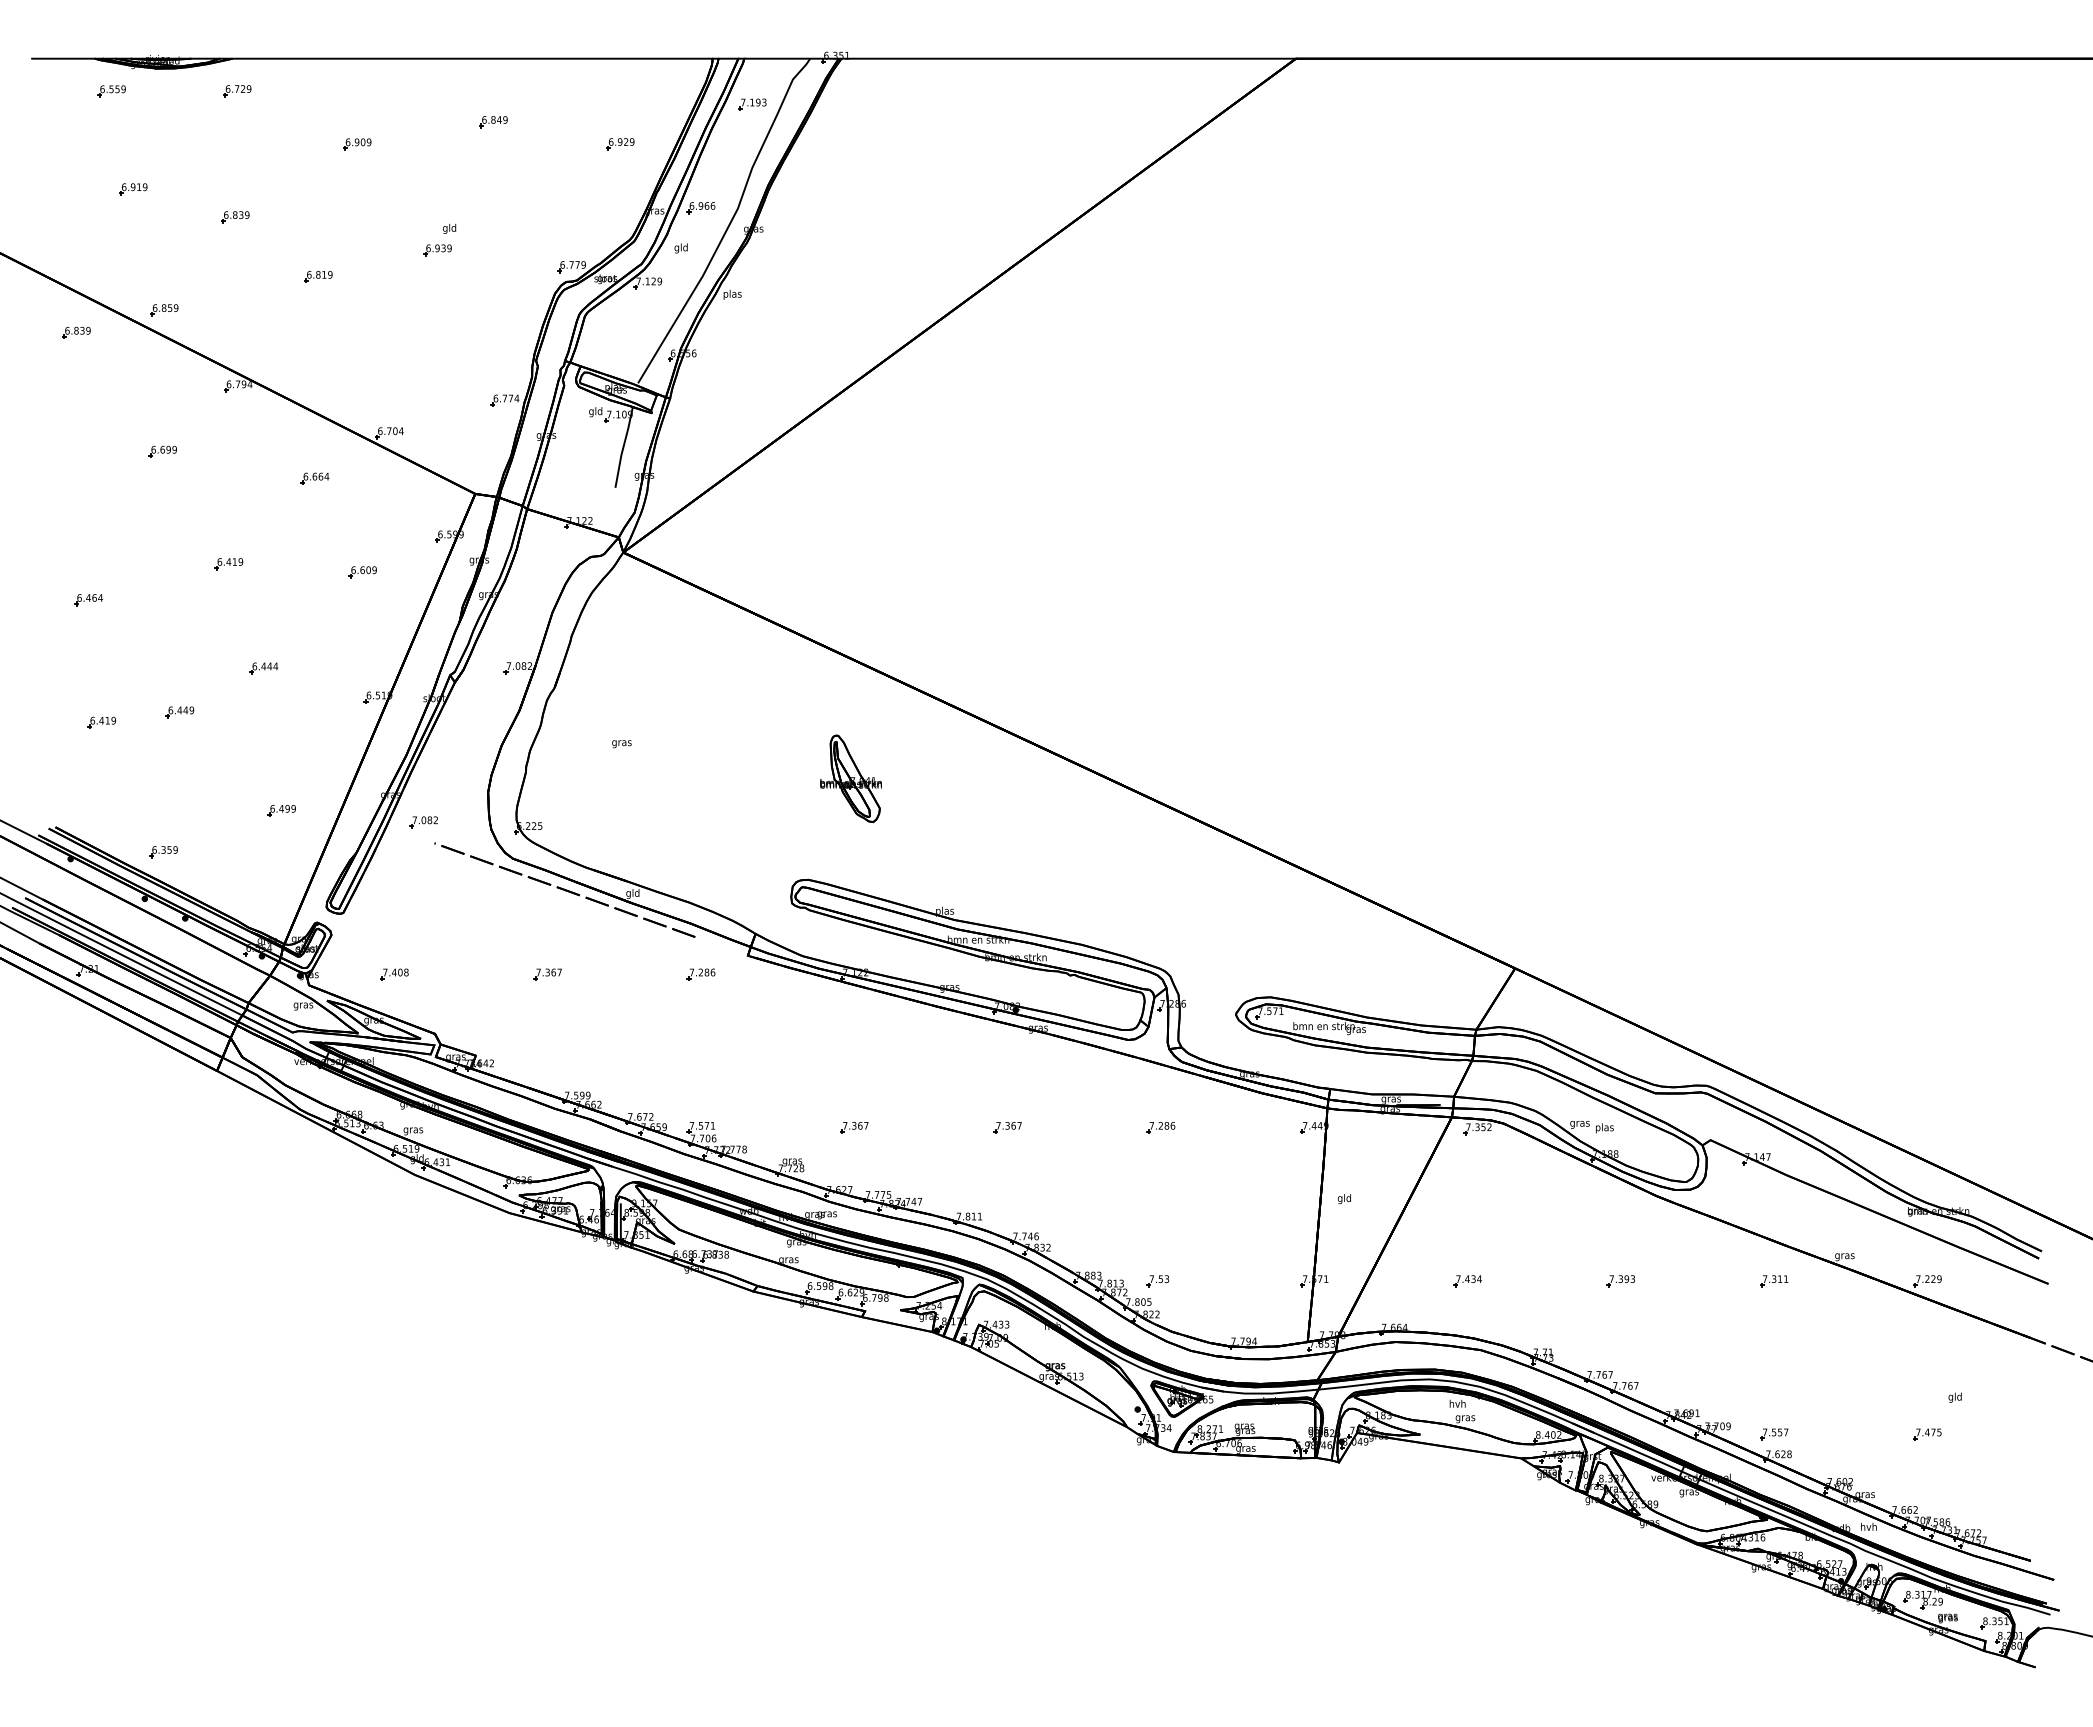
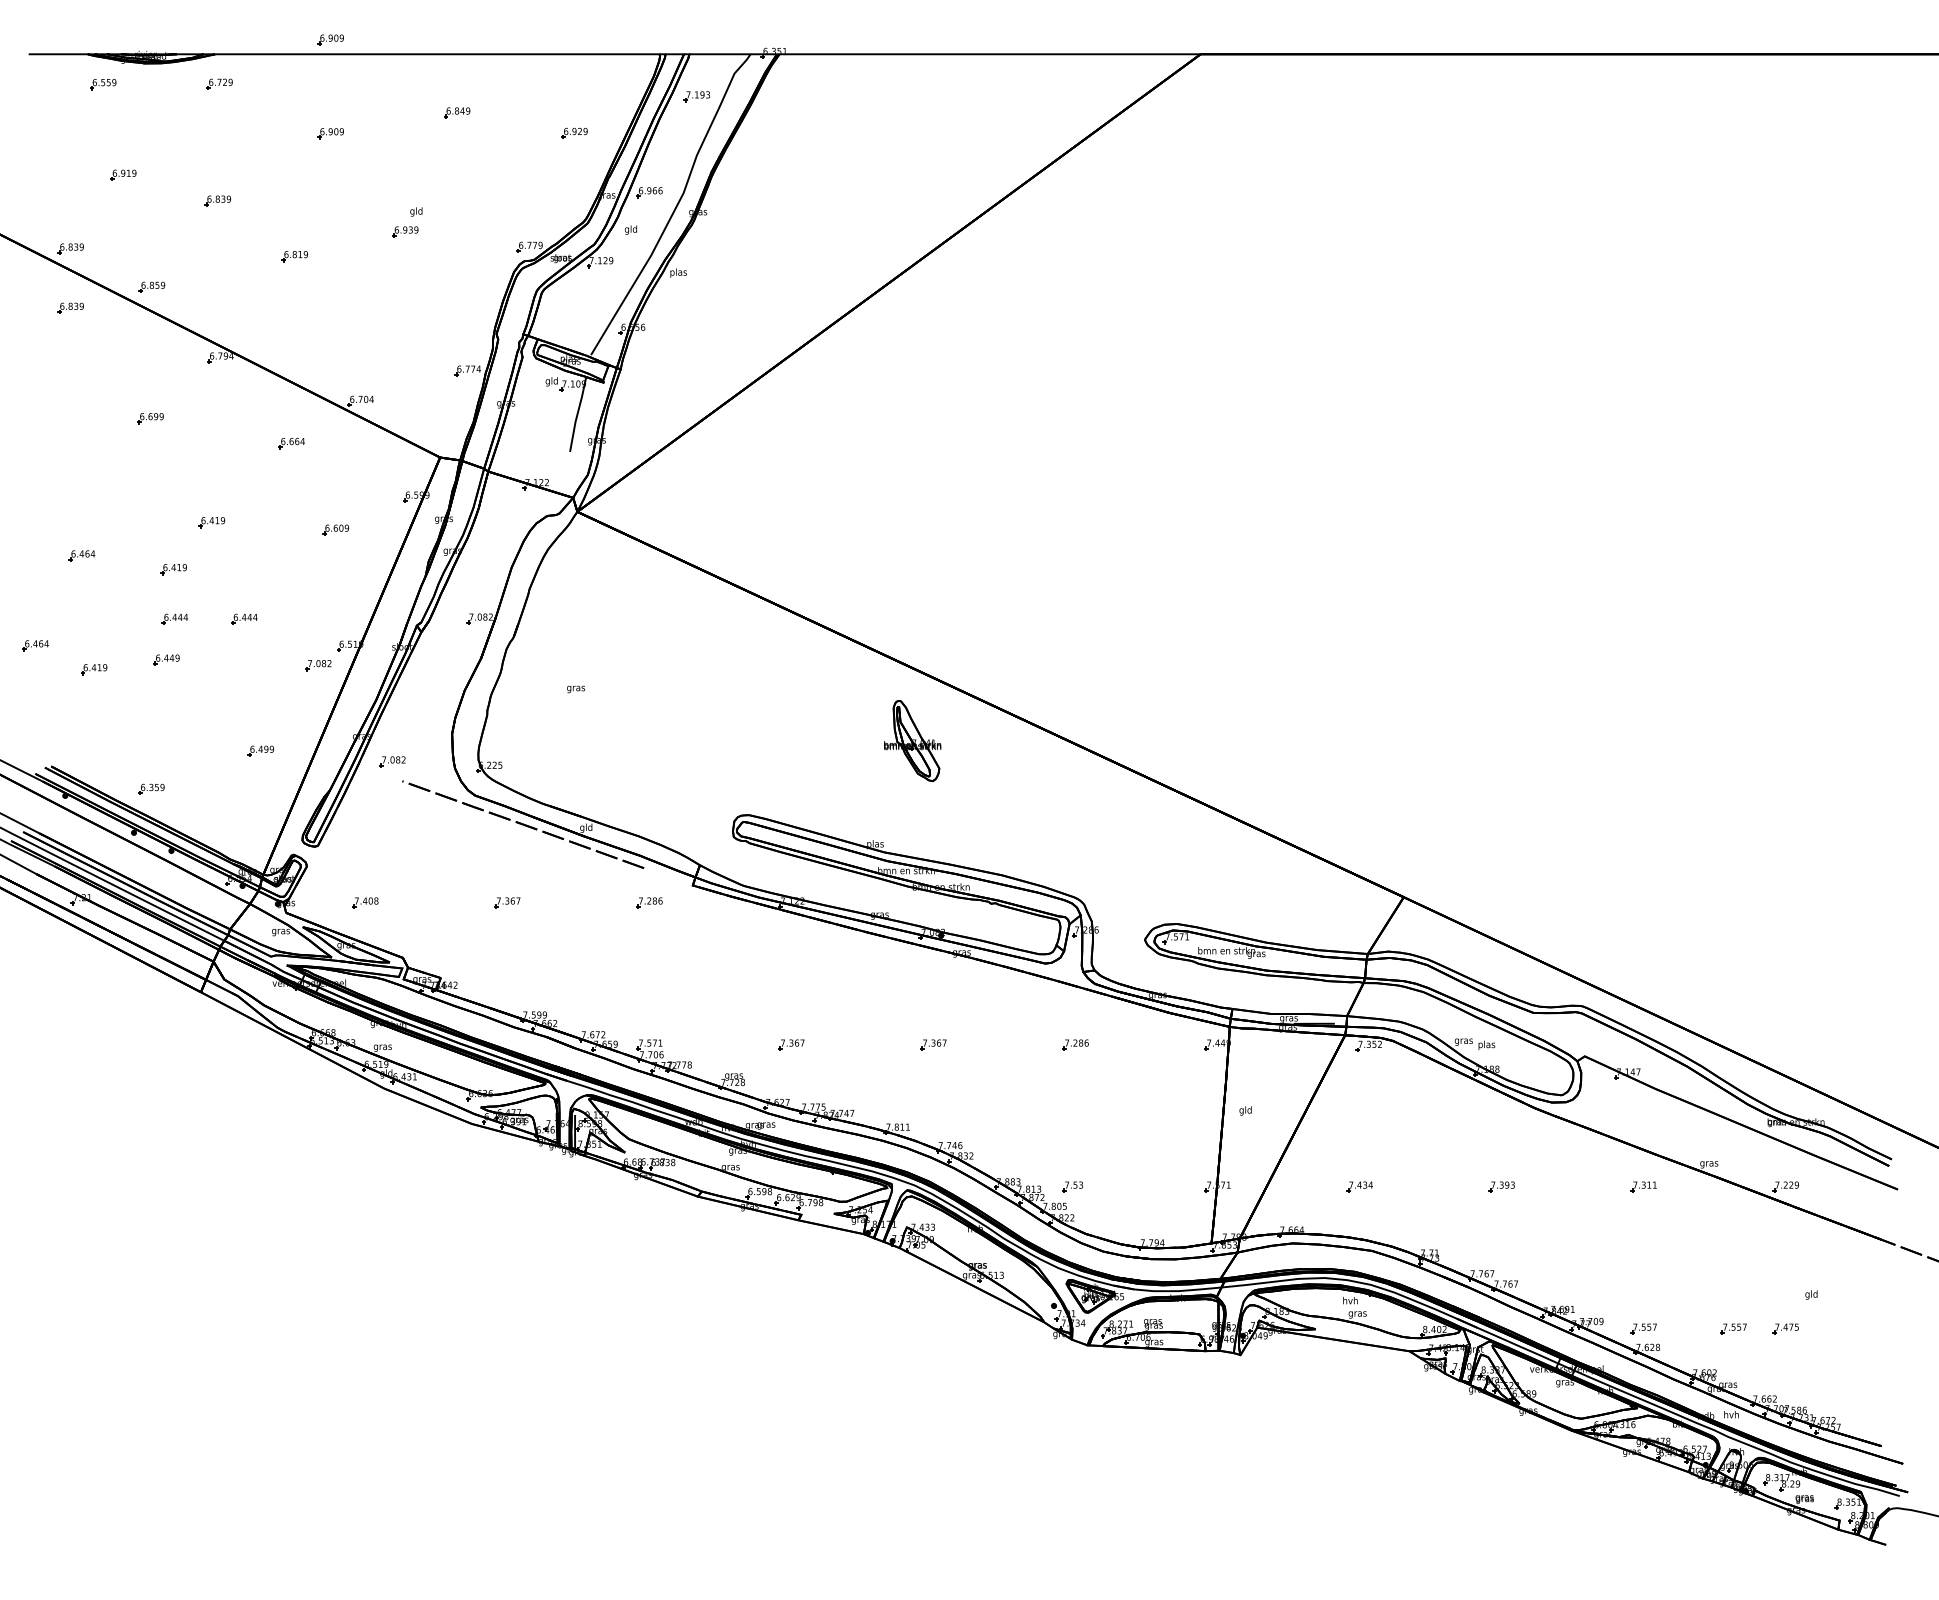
part: (357, 43) -> (331, 40), added
part: (76, 268) -> (70, 248), added
part: (187, 614) -> (173, 569), added
part: (188, 668) -> (174, 619), added
part: (38, 697) -> (35, 646), added
part: (343, 718) -> (318, 665), added
part: (850, 778) -> (912, 740), moved
part: (1871, 1434) -> (1733, 1329), added

